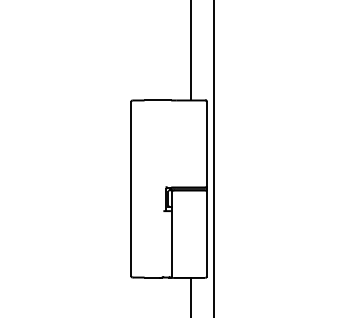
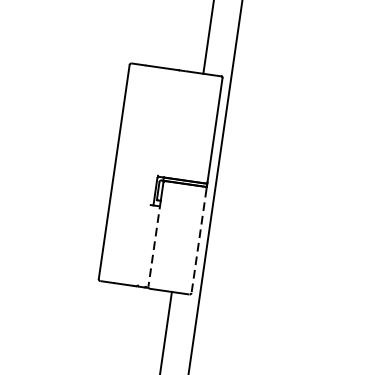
line: (206, 234) -> (198, 241), solid -> dashed
line: (171, 241) -> (154, 243), solid -> dashed

